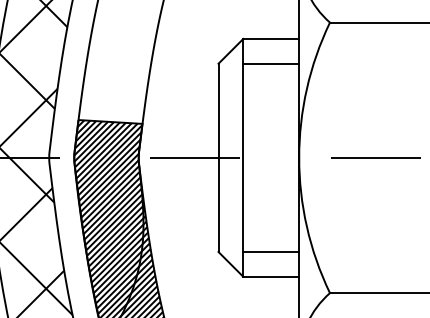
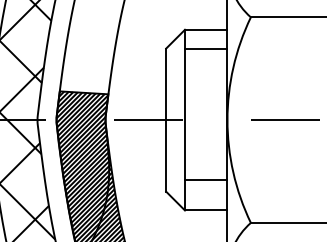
line: (271, 251) -> (206, 179), moved

